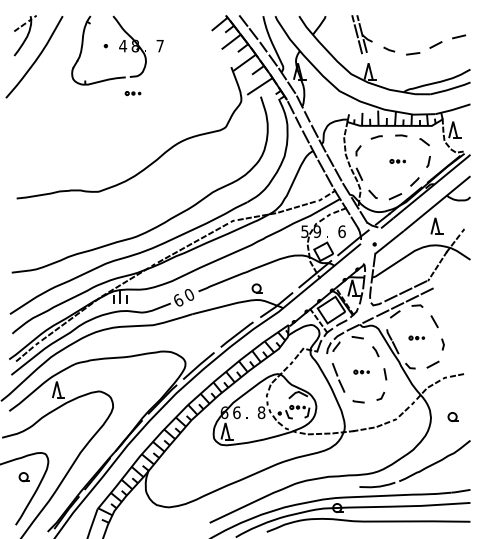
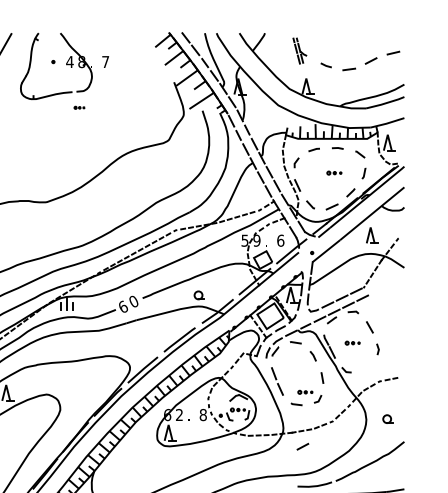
part: (361, 34) -> (299, 50), size x0.7
part: (132, 93) -> (79, 107), size x0.7
line: (432, 364) -> (302, 446), moved
part: (361, 371) -> (305, 391), moved
text: (236, 412) -> (179, 414), 6 -> 2

